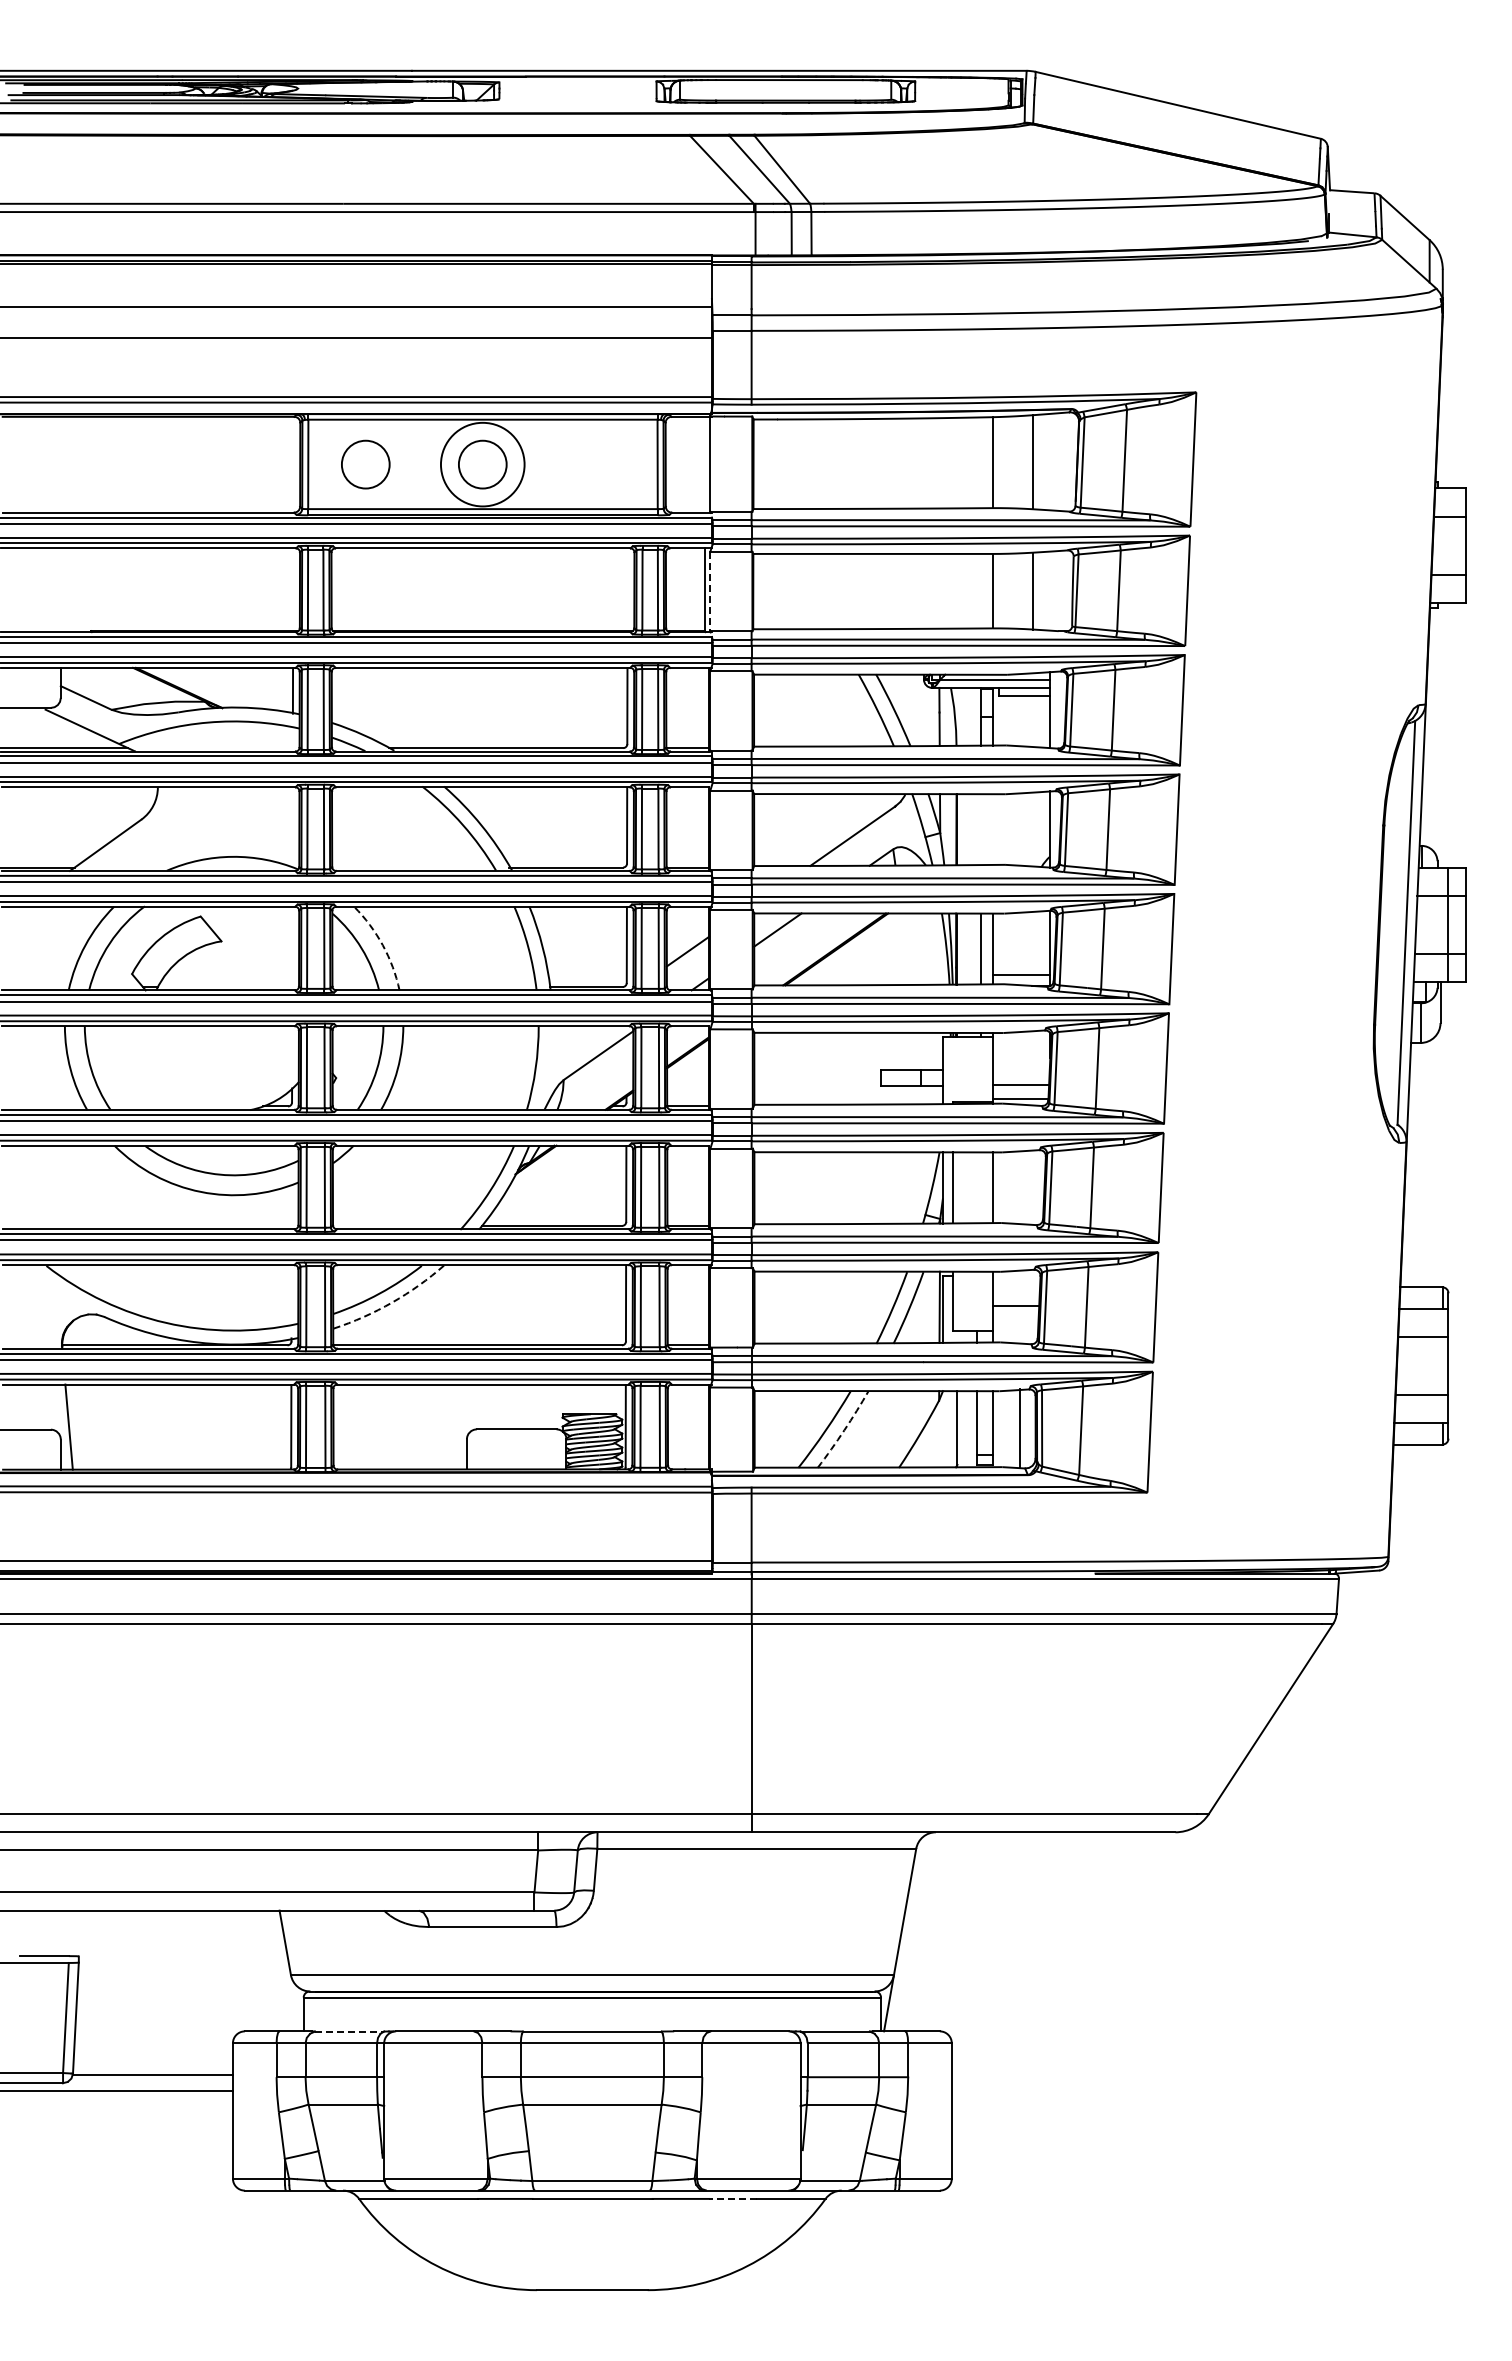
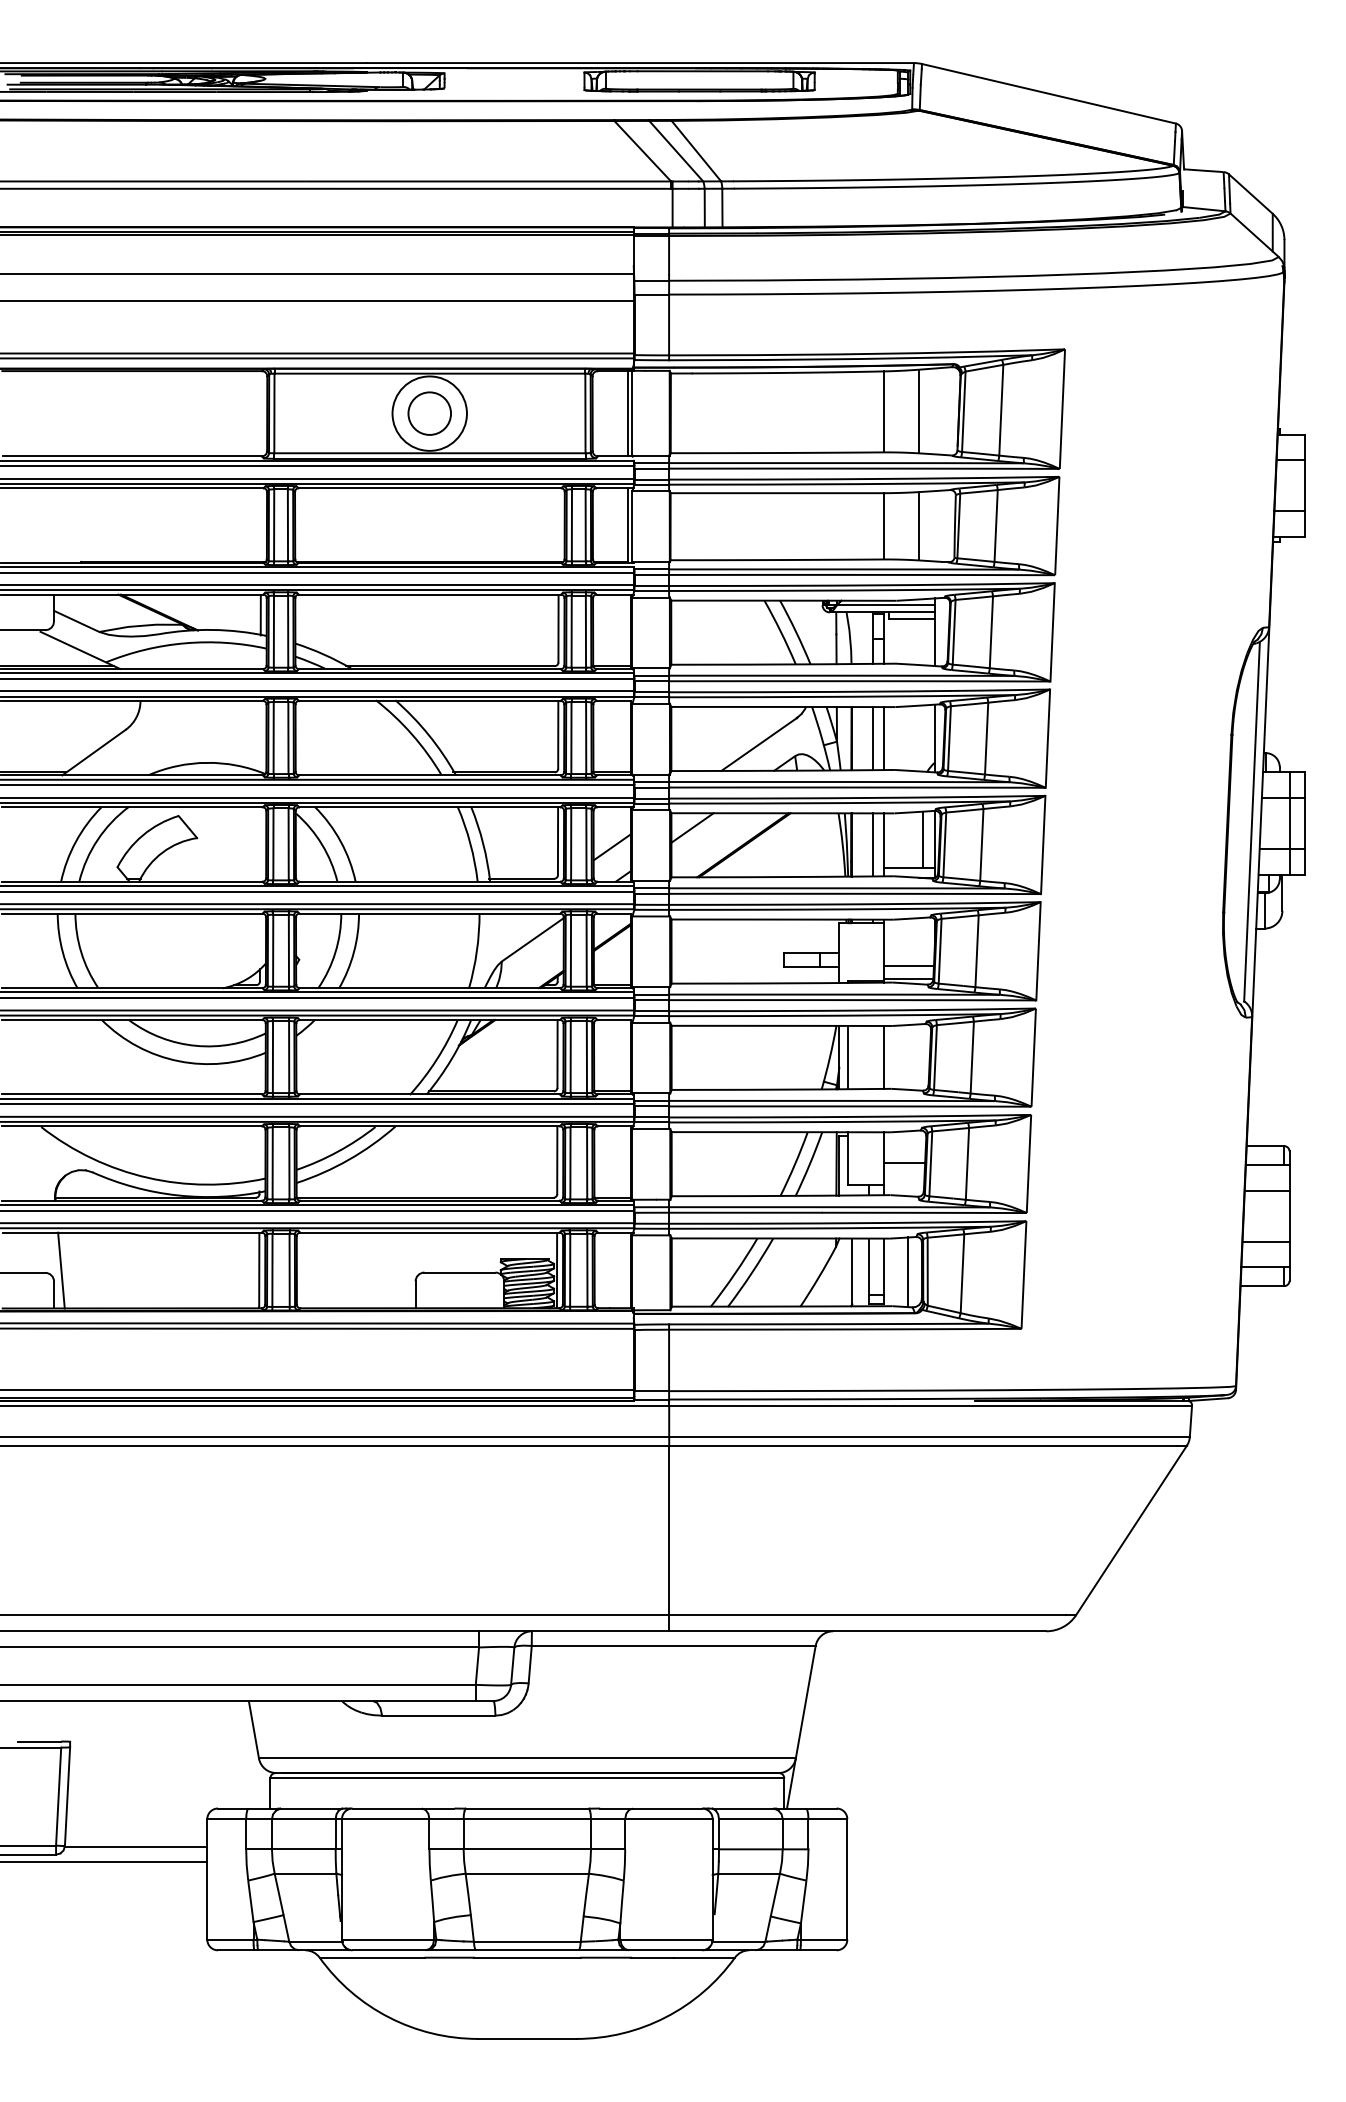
circle: (365, 464) -> (325, 413), removed
line: (705, 464) -> (628, 413), added
line: (710, 591) -> (632, 526), dashed -> solid
line: (980, 829) -> (872, 738), added
line: (992, 829) -> (883, 738), added
line: (1036, 943) -> (922, 839), added
arc: (382, 945) -> (340, 841), dashed -> solid
arc: (392, 1302) -> (349, 1159), dashed -> solid
arc: (844, 1430) -> (751, 1273), dashed -> solid
line: (349, 2031) -> (311, 1808), dashed -> solid
line: (732, 2198) -> (652, 1957), dashed -> solid

